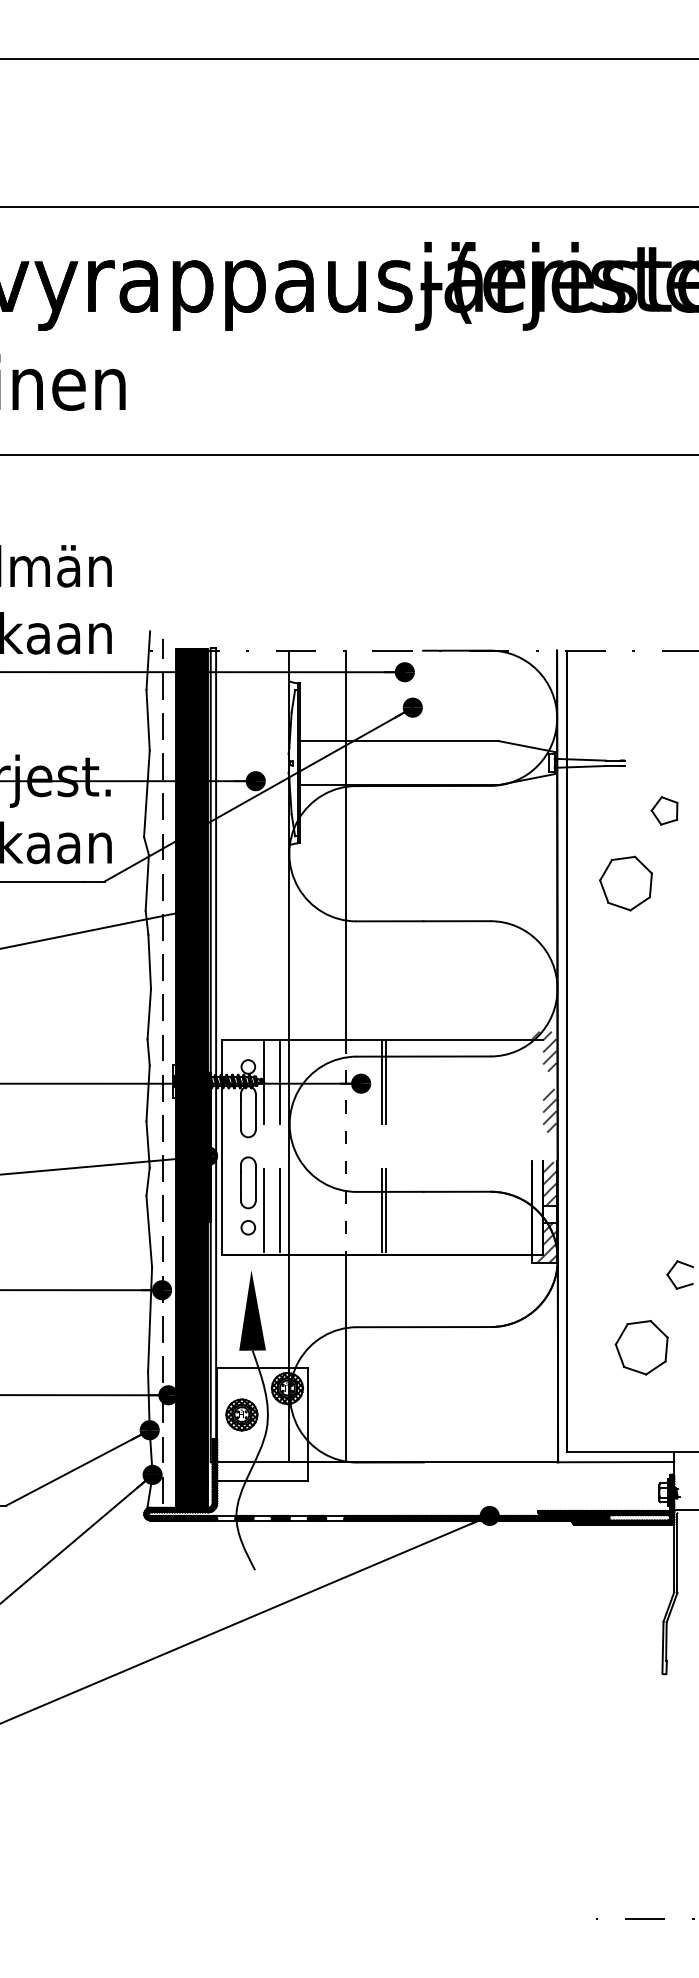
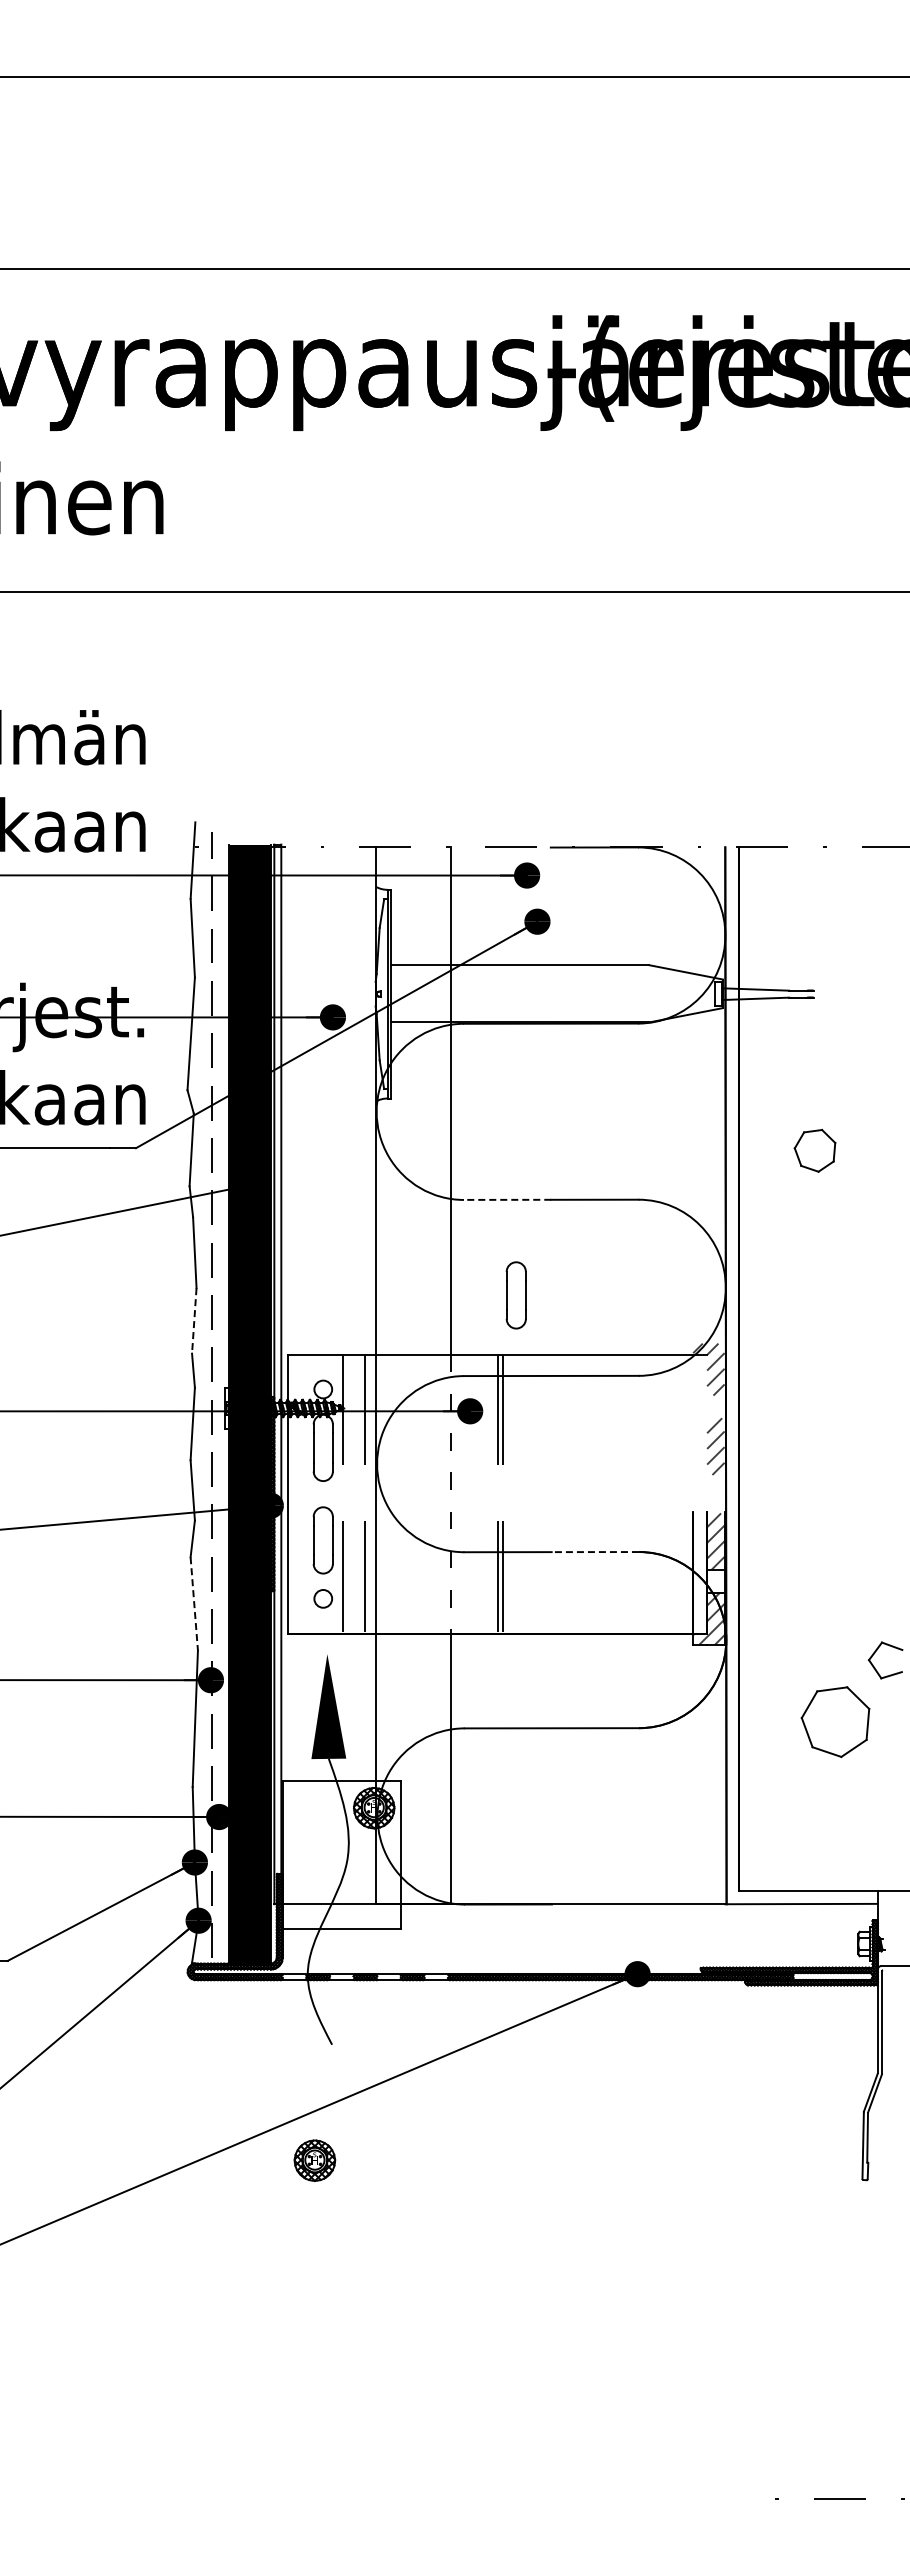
part: (663, 811) -> (864, 1056), removed
part: (625, 883) -> (814, 1150), size x0.6
line: (389, 921) -> (507, 1199), solid -> dashed
part: (395, 994) -> (515, 1295), added
line: (149, 1013) -> (194, 1320), solid -> dashed
line: (457, 1192) -> (595, 1552), solid -> dashed
line: (149, 1231) -> (194, 1603), solid -> dashed
part: (641, 1348) -> (835, 1722), moved
part: (241, 1414) -> (314, 2160), moved

